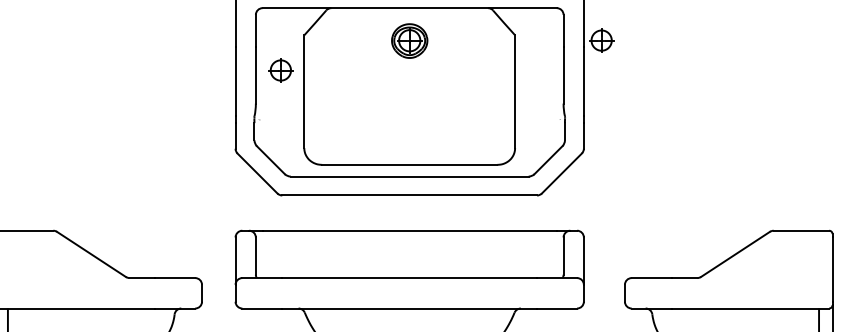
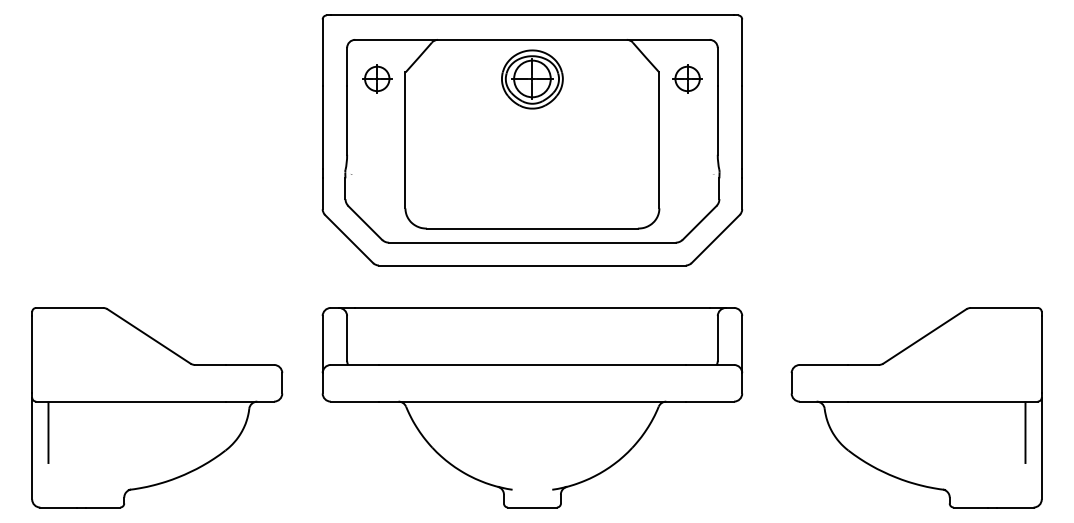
part: (601, 40) -> (687, 78), moved
part: (409, 41) -> (532, 79), size x1.43
part: (281, 70) -> (377, 78), moved

